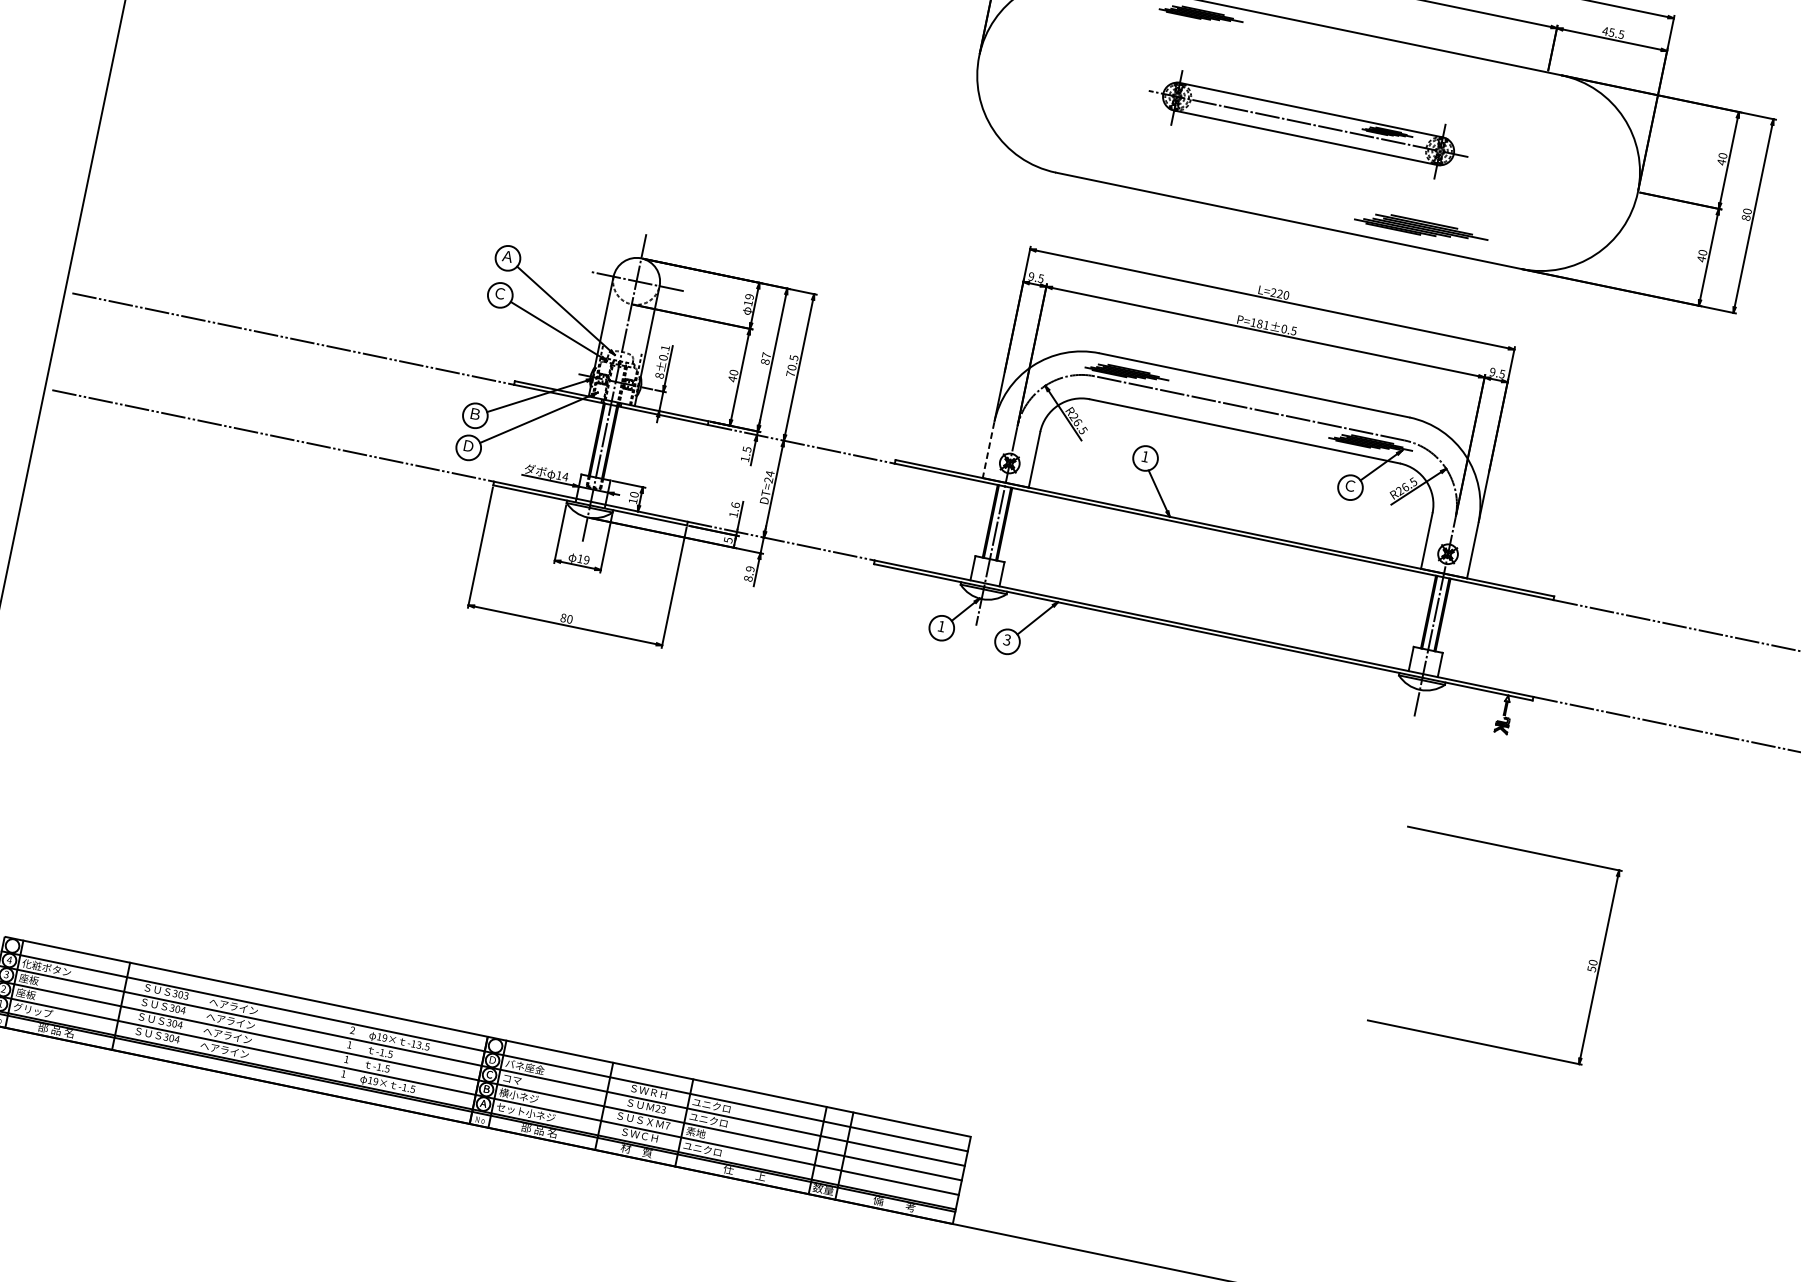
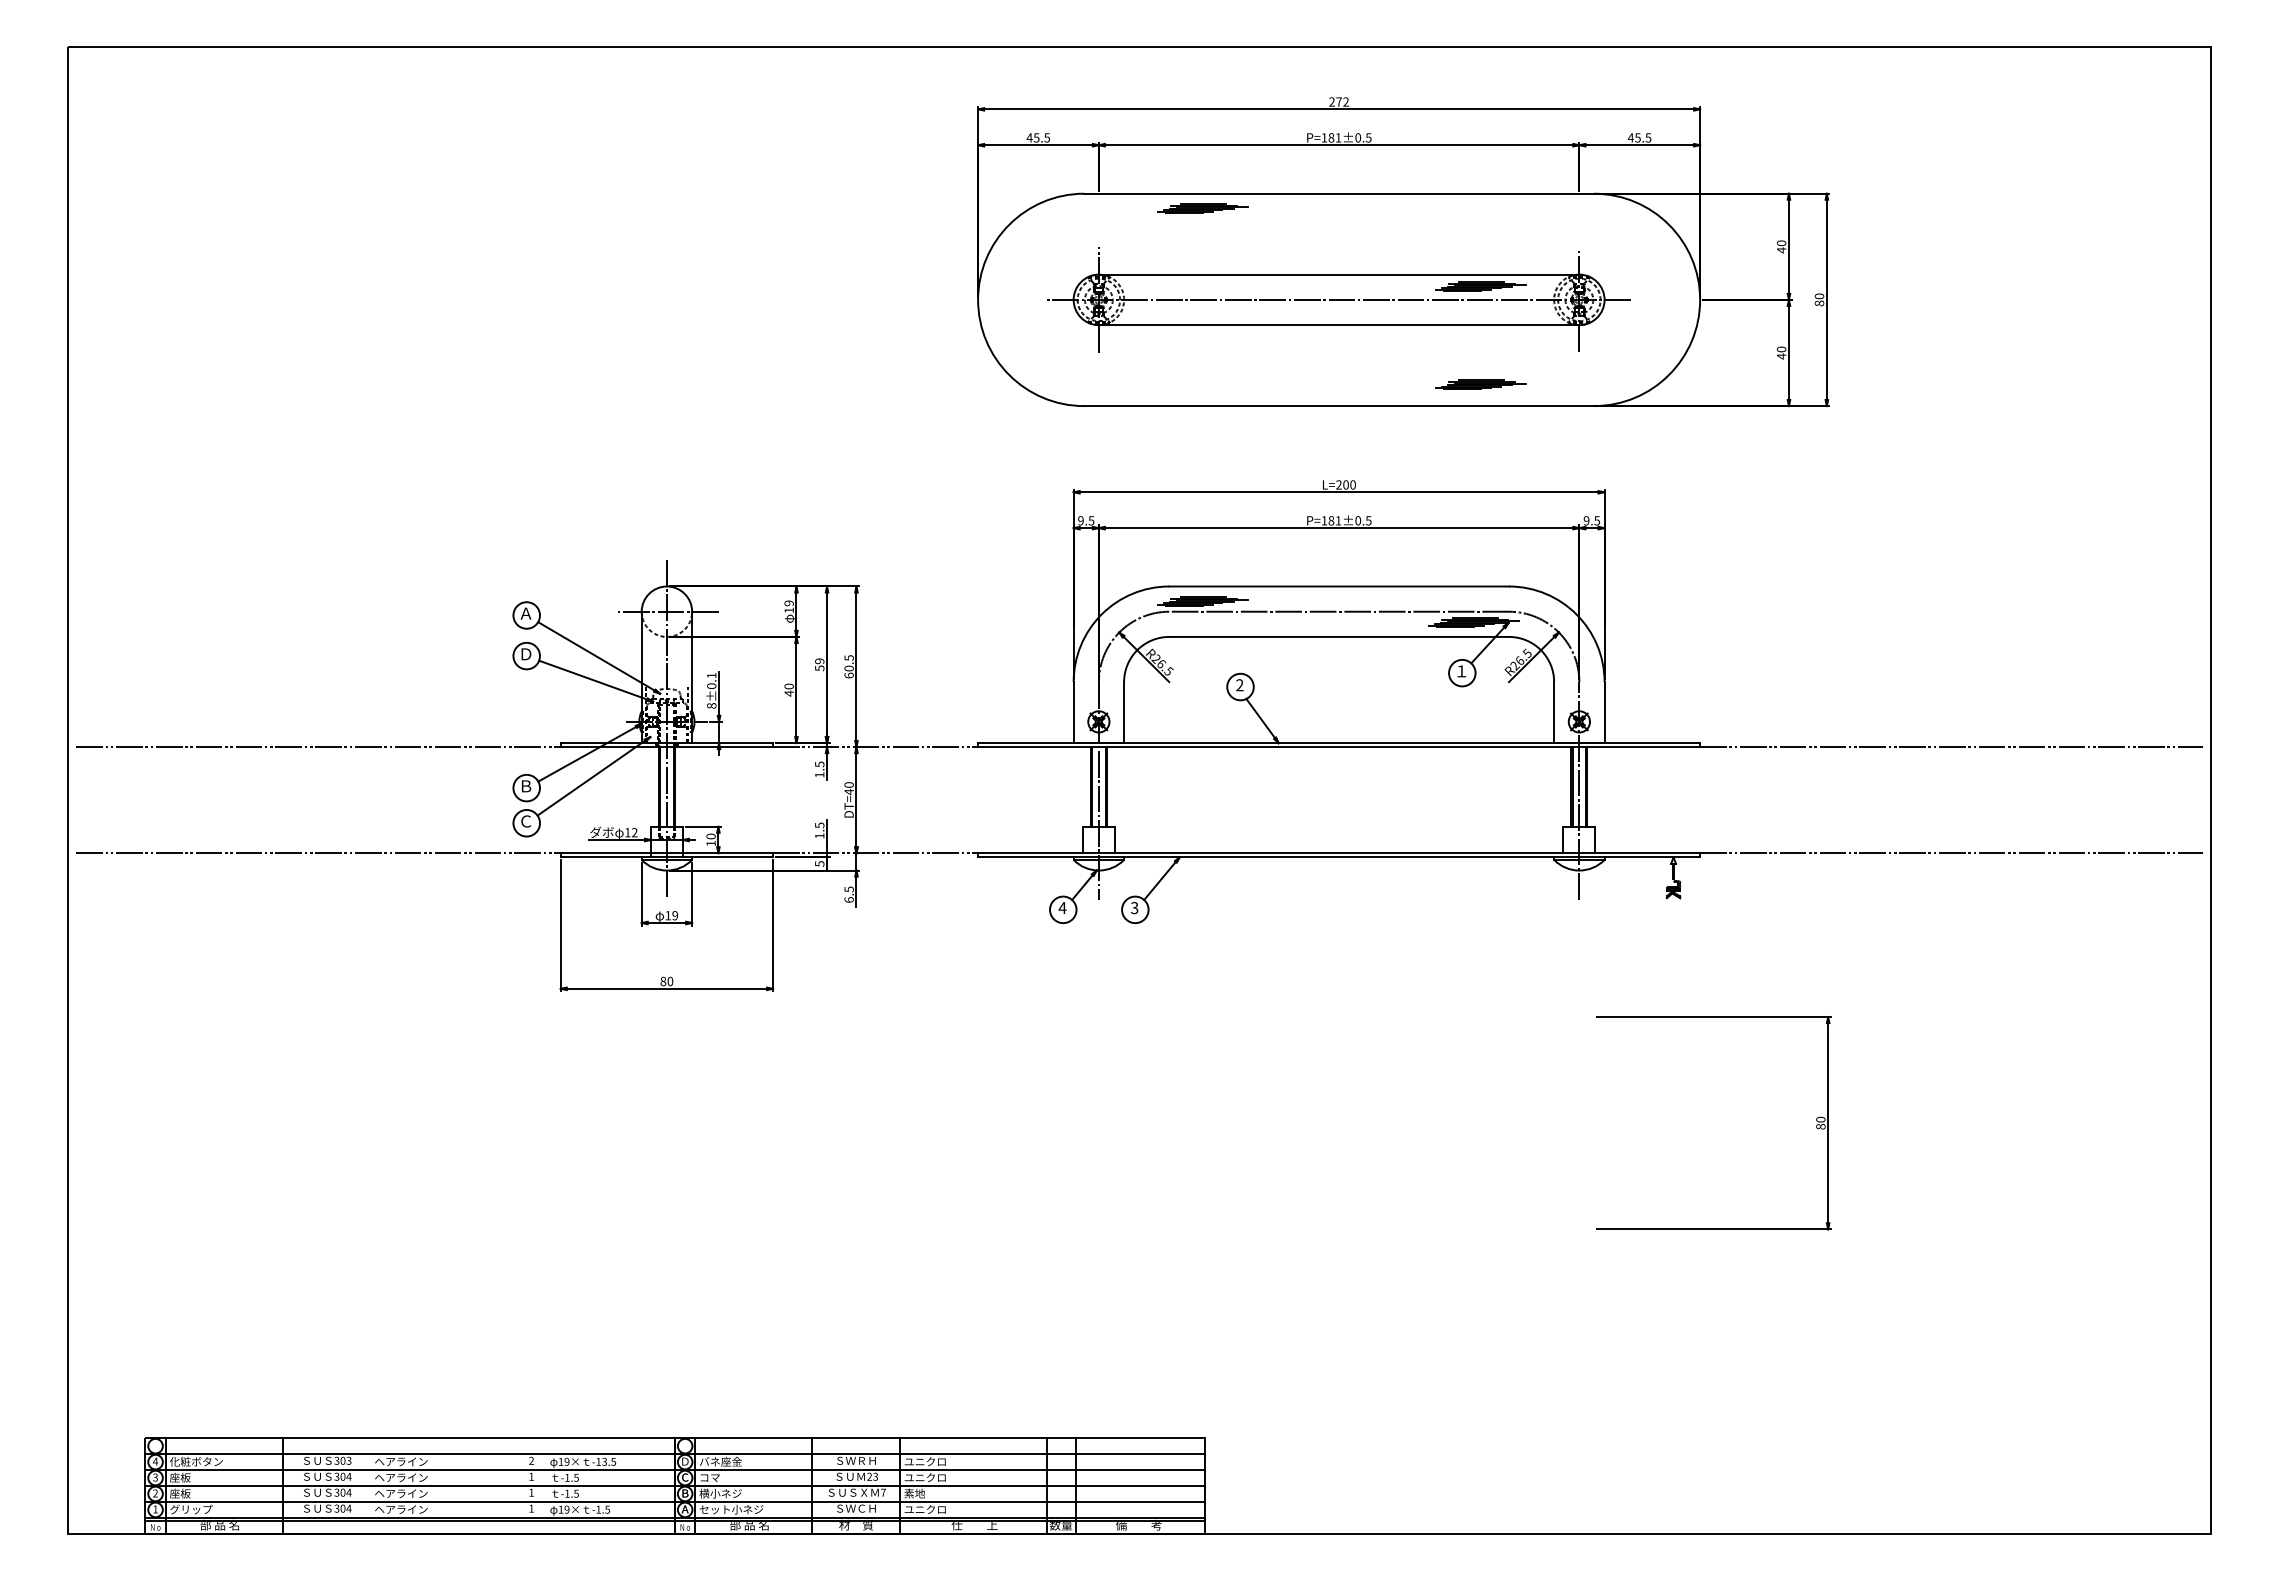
part: (1308, 123) -> (1338, 299), size x1.67
part: (1421, 227) -> (1480, 384), size x0.62
text: (500, 293) -> (526, 654), Ｃ -> Ｄ
text: (1279, 293) -> (1345, 484), L=220 -> L=200
text: (765, 358) -> (819, 664), 87 -> 59
text: (790, 373) -> (848, 675), 70.5 -> 60.5
text: (468, 446) -> (526, 821), Ｄ -> Ｃ
line: (988, 450) -> (1073, 712), dashed -> solid
text: (1144, 456) -> (1239, 685), 1 -> 2
text: (565, 476) -> (634, 832), 14 -> 12
text: (768, 476) -> (848, 788), DT=24 -> DT=40
text: (1350, 486) -> (1461, 671), Ｃ -> １
text: (735, 505) -> (819, 825), 1.6 -> 1.5
text: (748, 573) -> (848, 894), 8.9 -> 6.5
text: (941, 625) -> (1062, 907), 1 -> 4
text: (1591, 968) -> (1820, 1126), 50 -> 80

